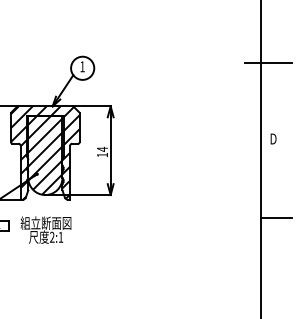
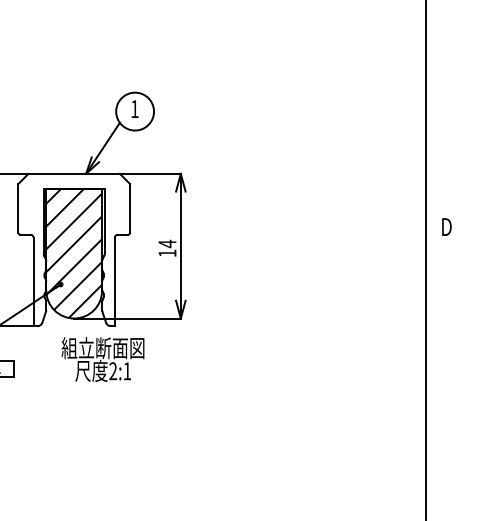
line: (268, 62) -> (438, 102), removed
hatch: (45, 152) -> (74, 249), removed
line: (276, 218) -> (451, 356), removed
text: (45, 229) -> (102, 358), moved

